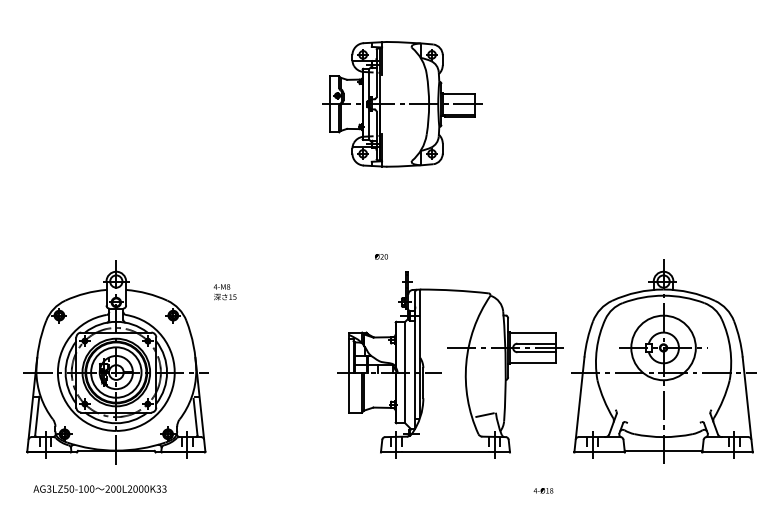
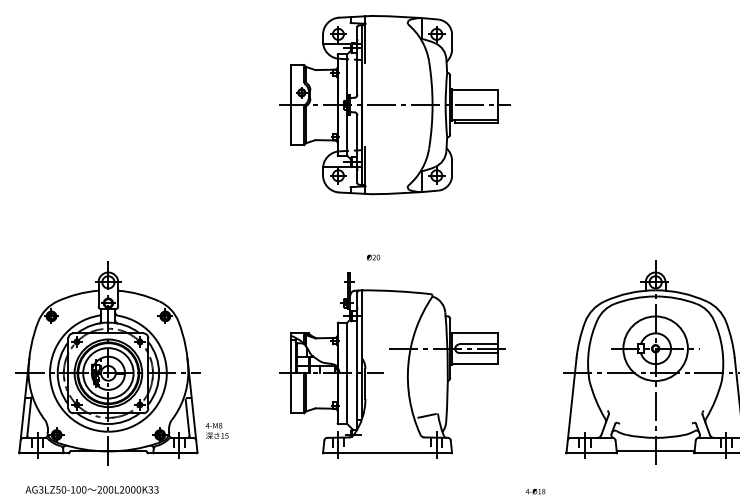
part: (402, 104) -> (394, 105), size x1.43
text: (224, 292) -> (216, 431), moved
part: (450, 364) -> (392, 365), moved

